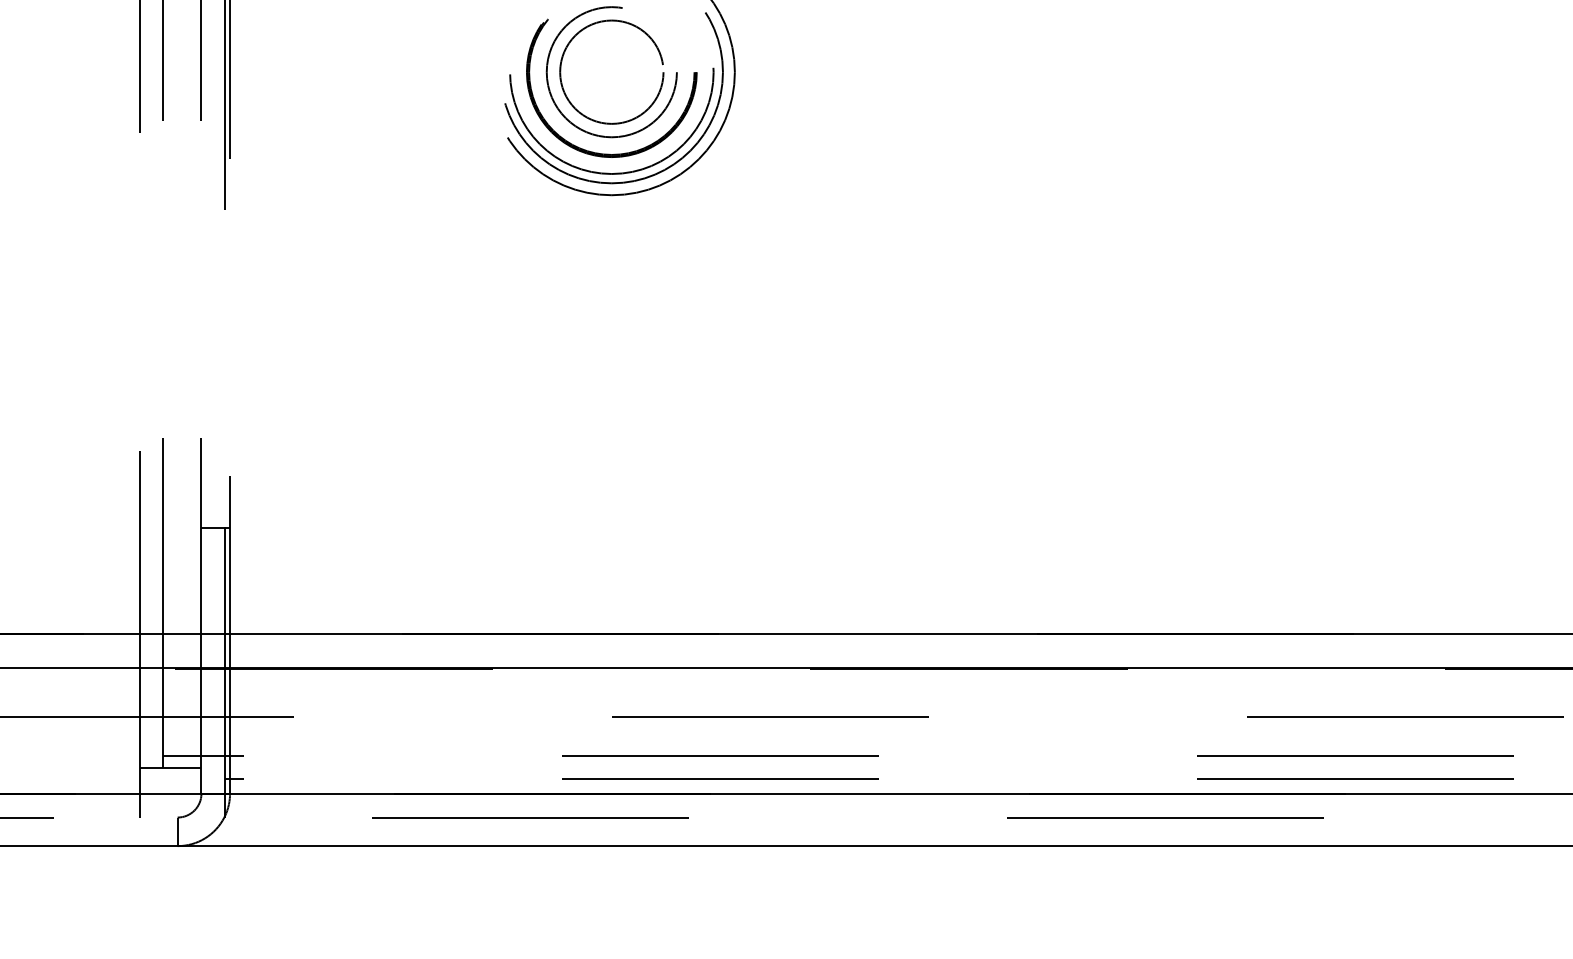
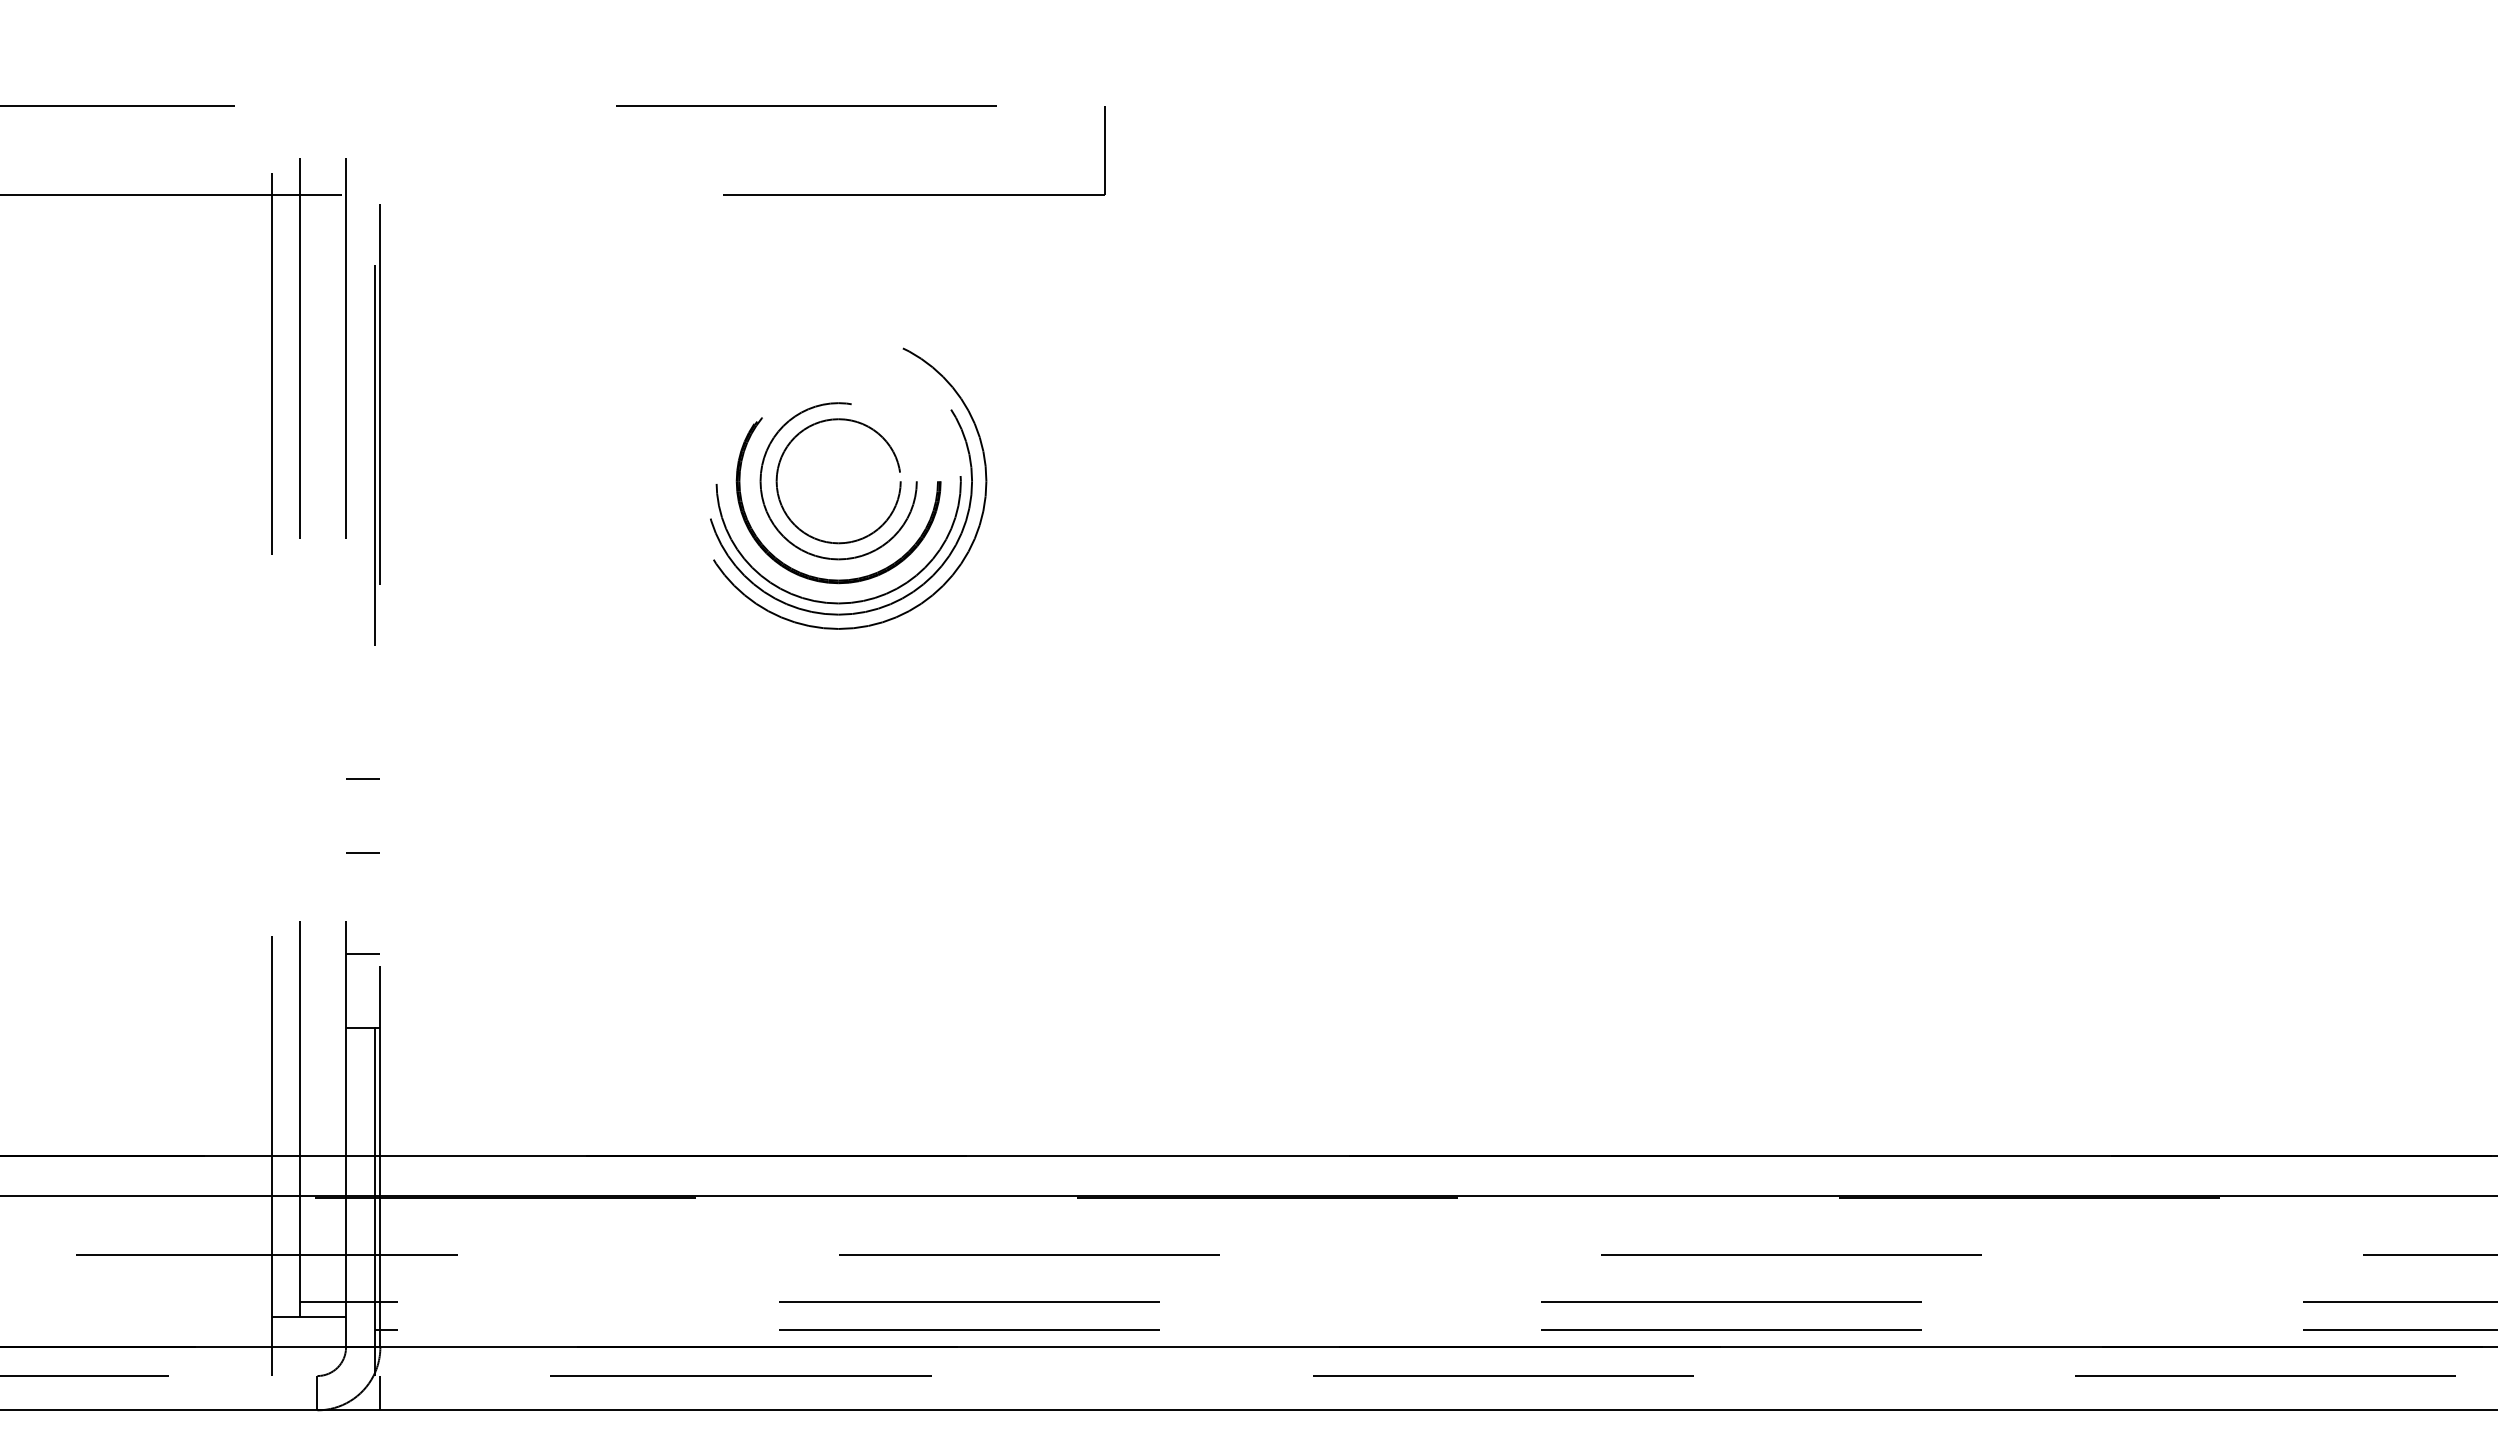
line: (216, 319) -> (363, 778), added
line: (216, 381) -> (363, 852), added
line: (216, 465) -> (363, 953), added
line: (230, 832) -> (380, 1393), added

